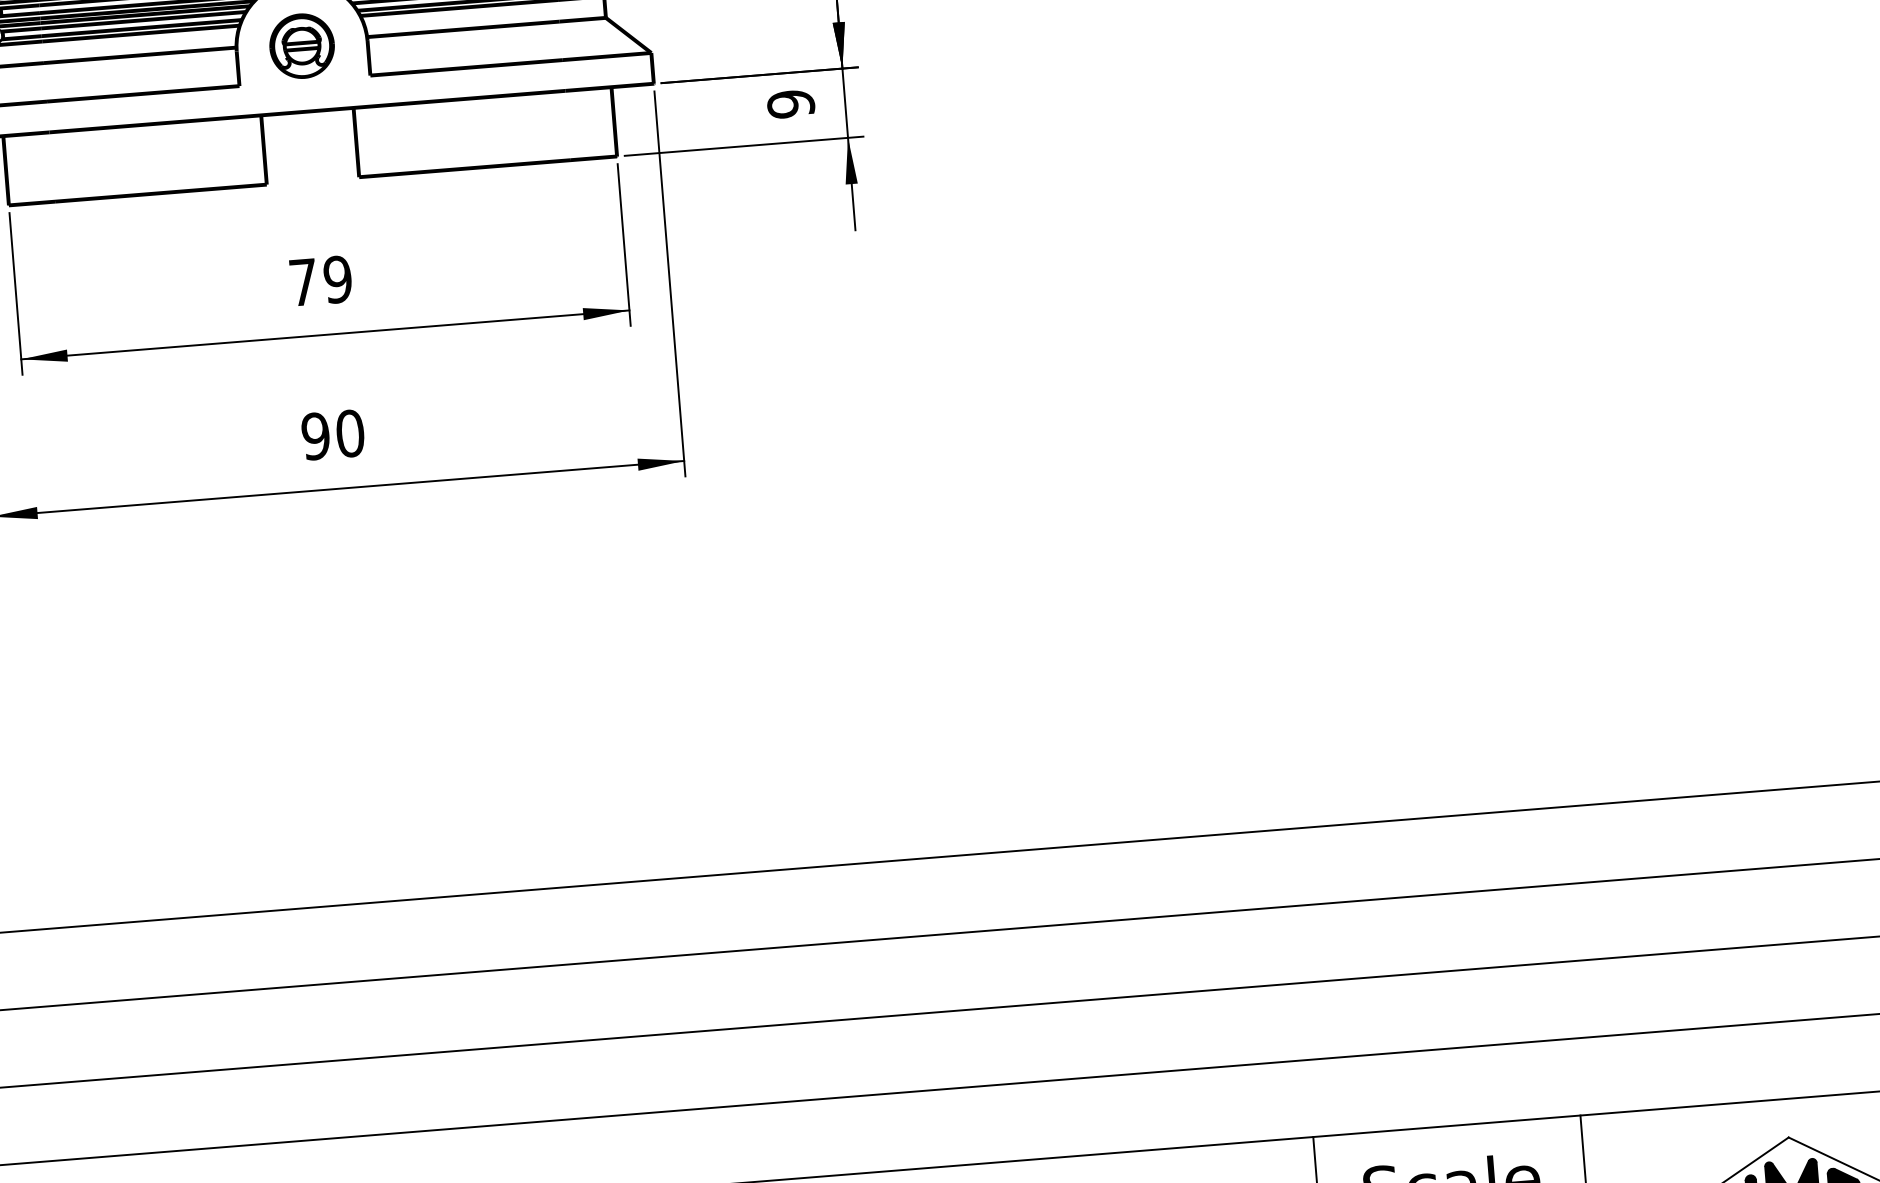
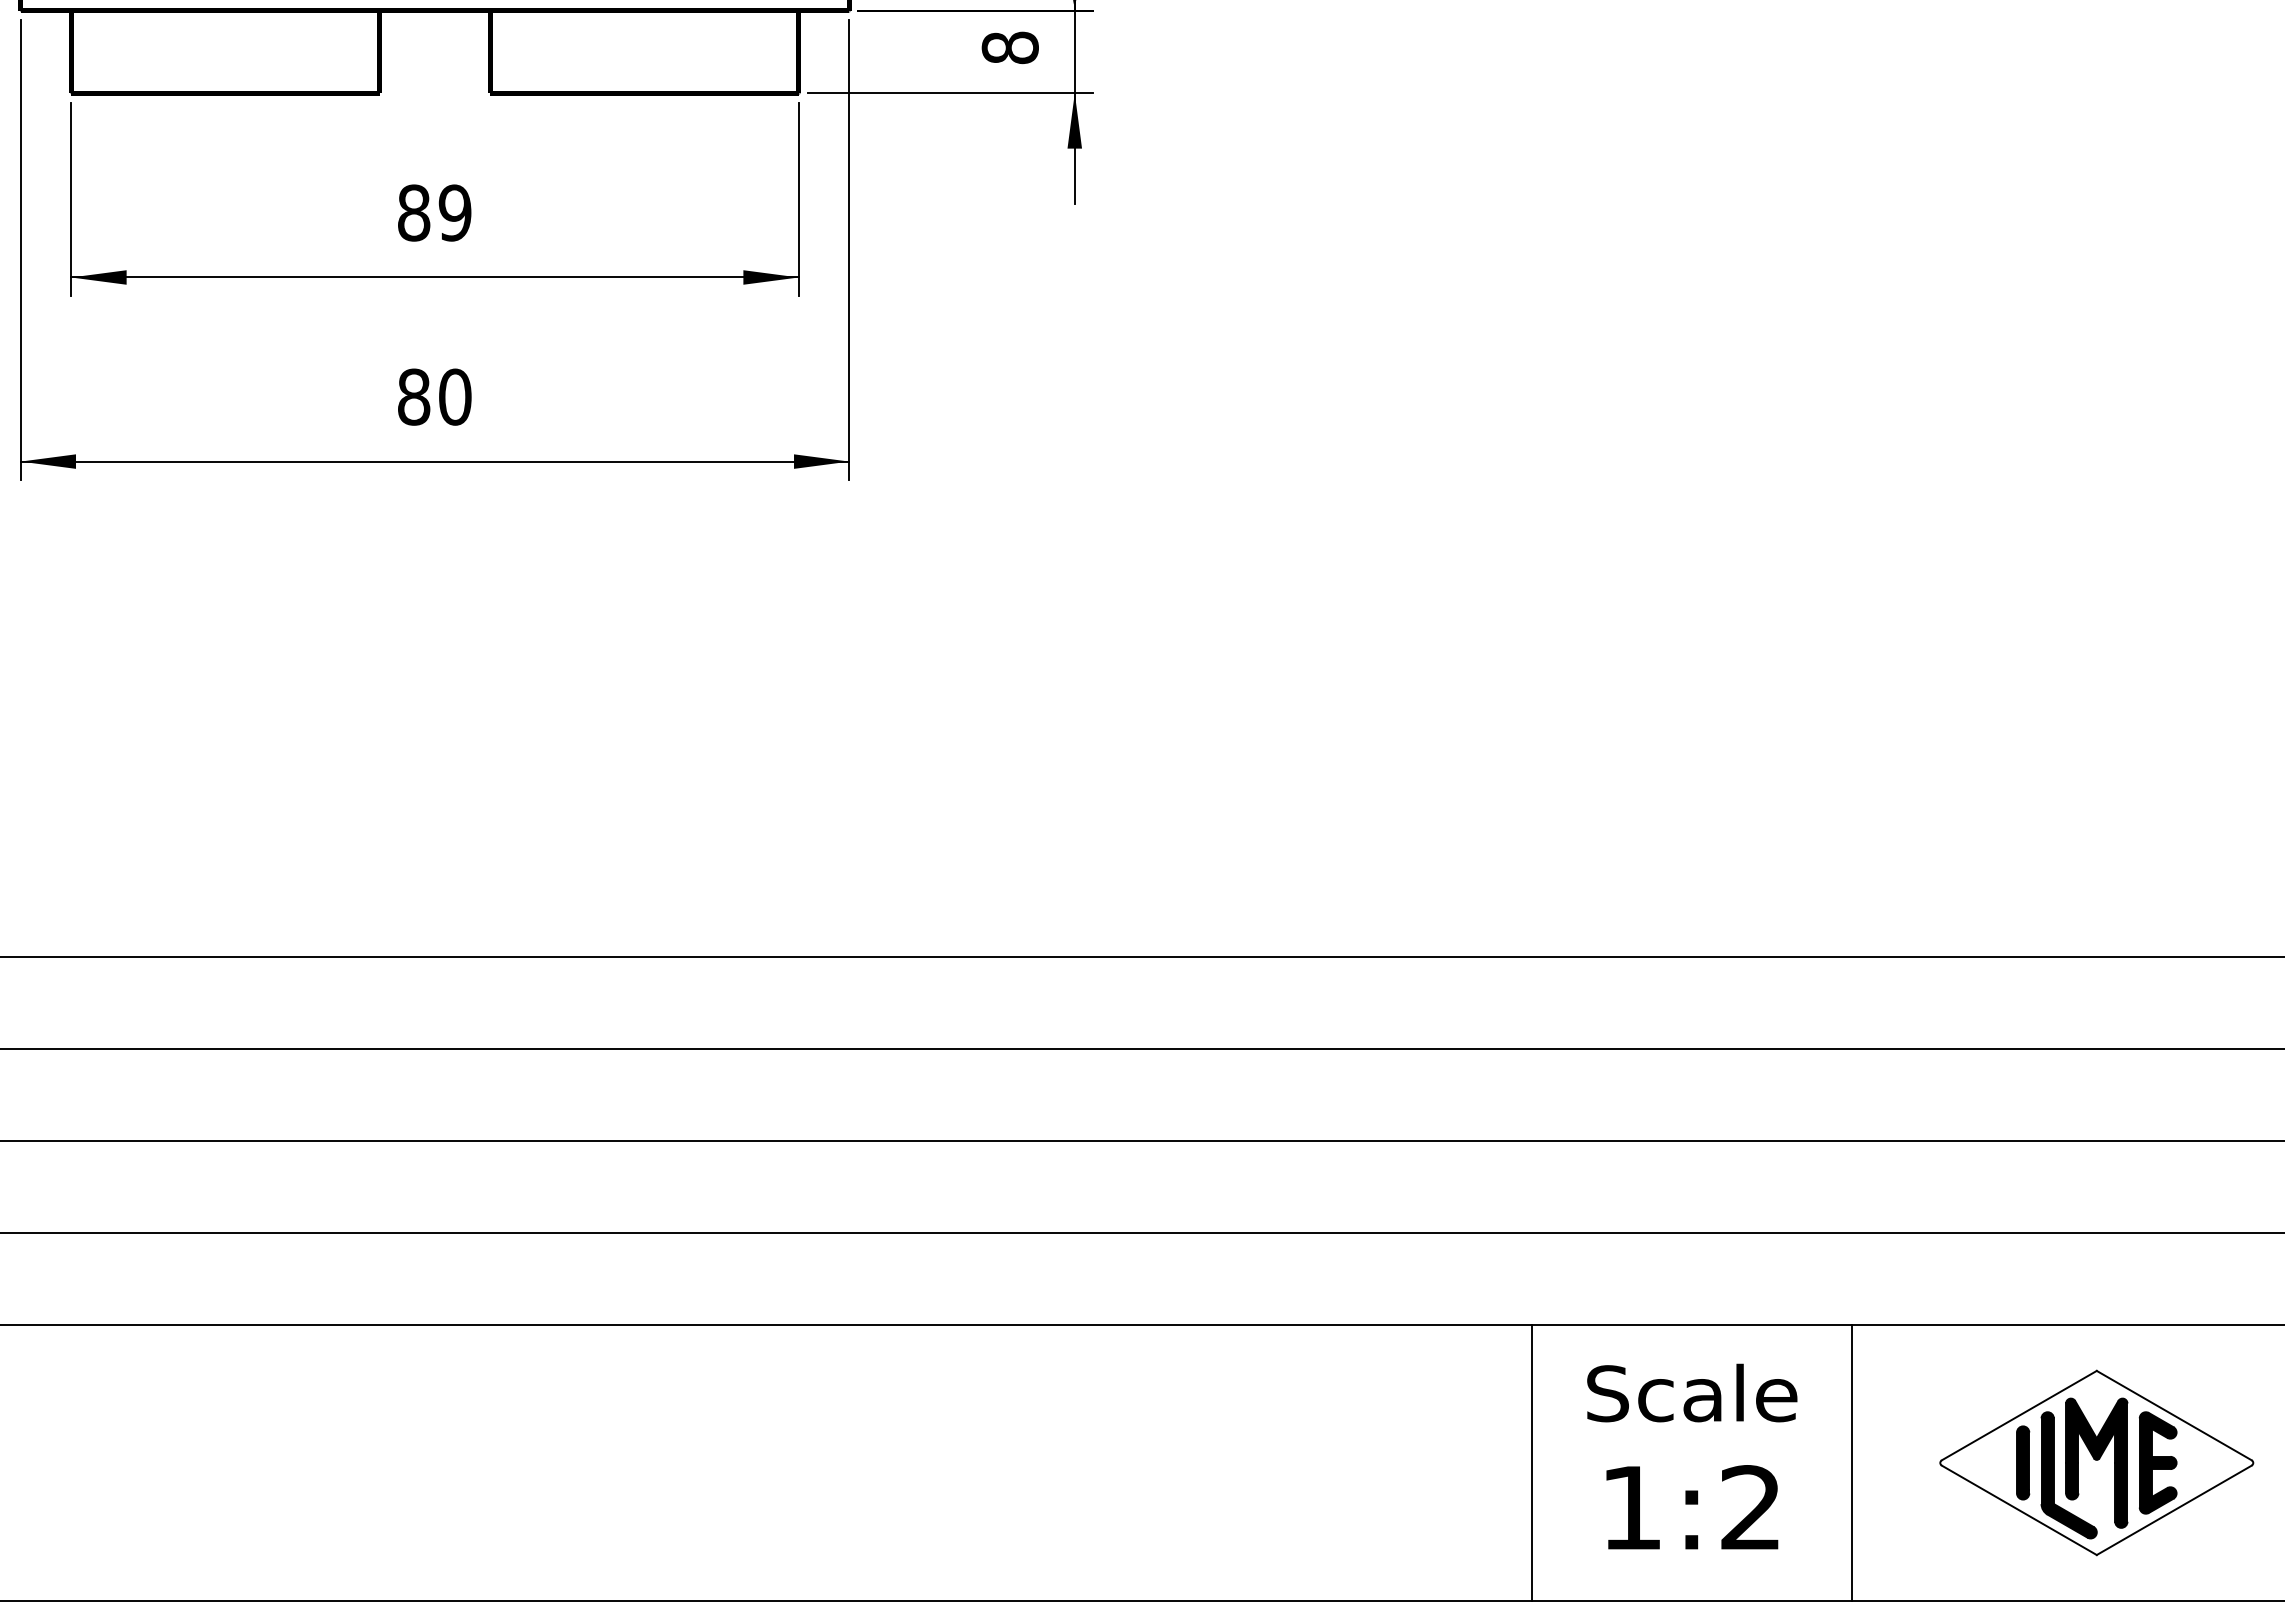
text: (790, 103) -> (1009, 47), 9 -> 8
text: (303, 281) -> (414, 212), 79 -> 89
text: (315, 435) -> (413, 396), 90 -> 80

